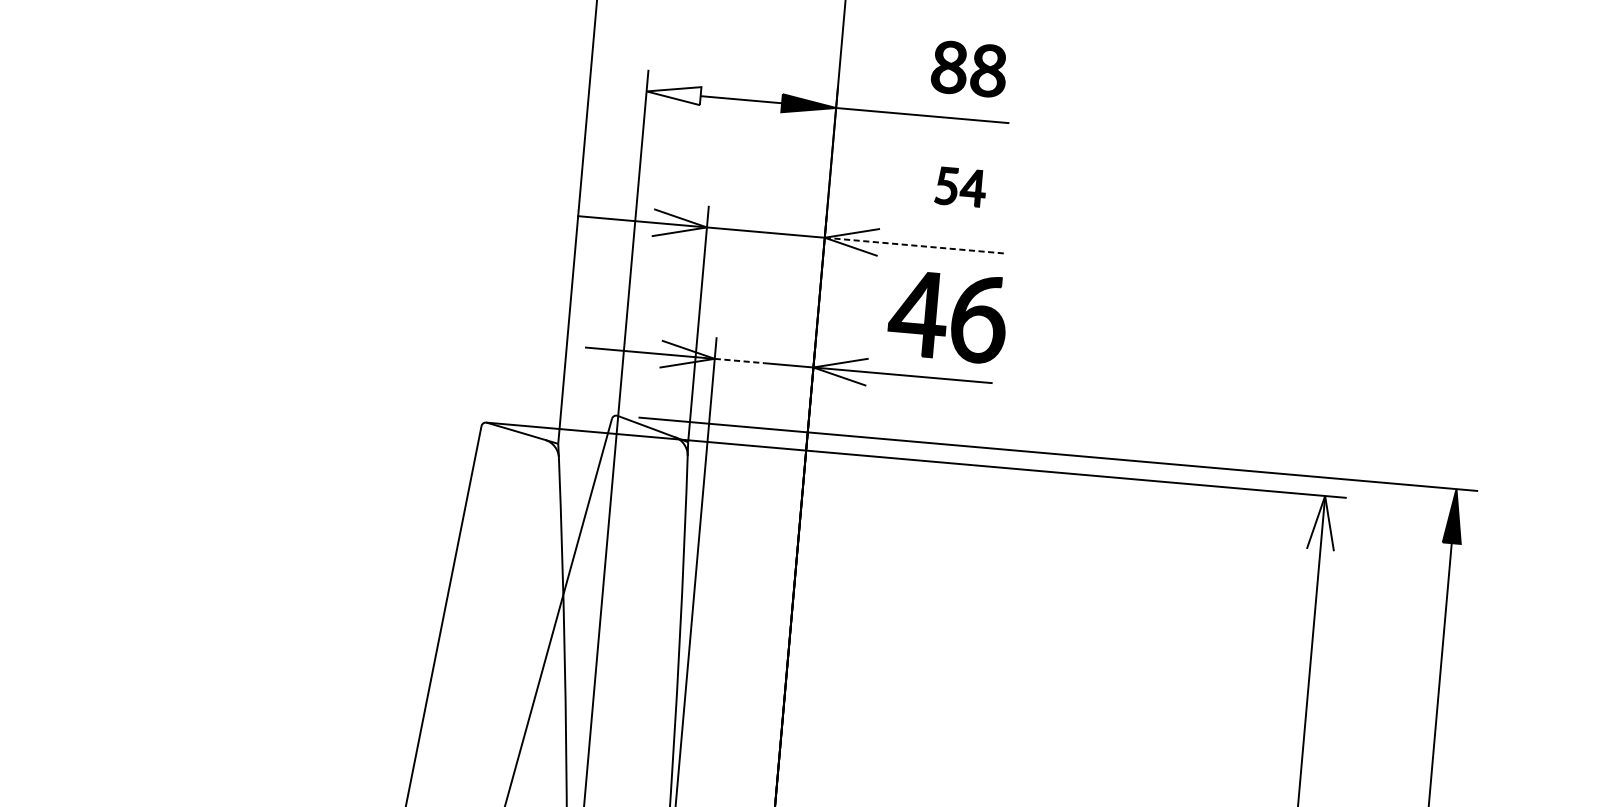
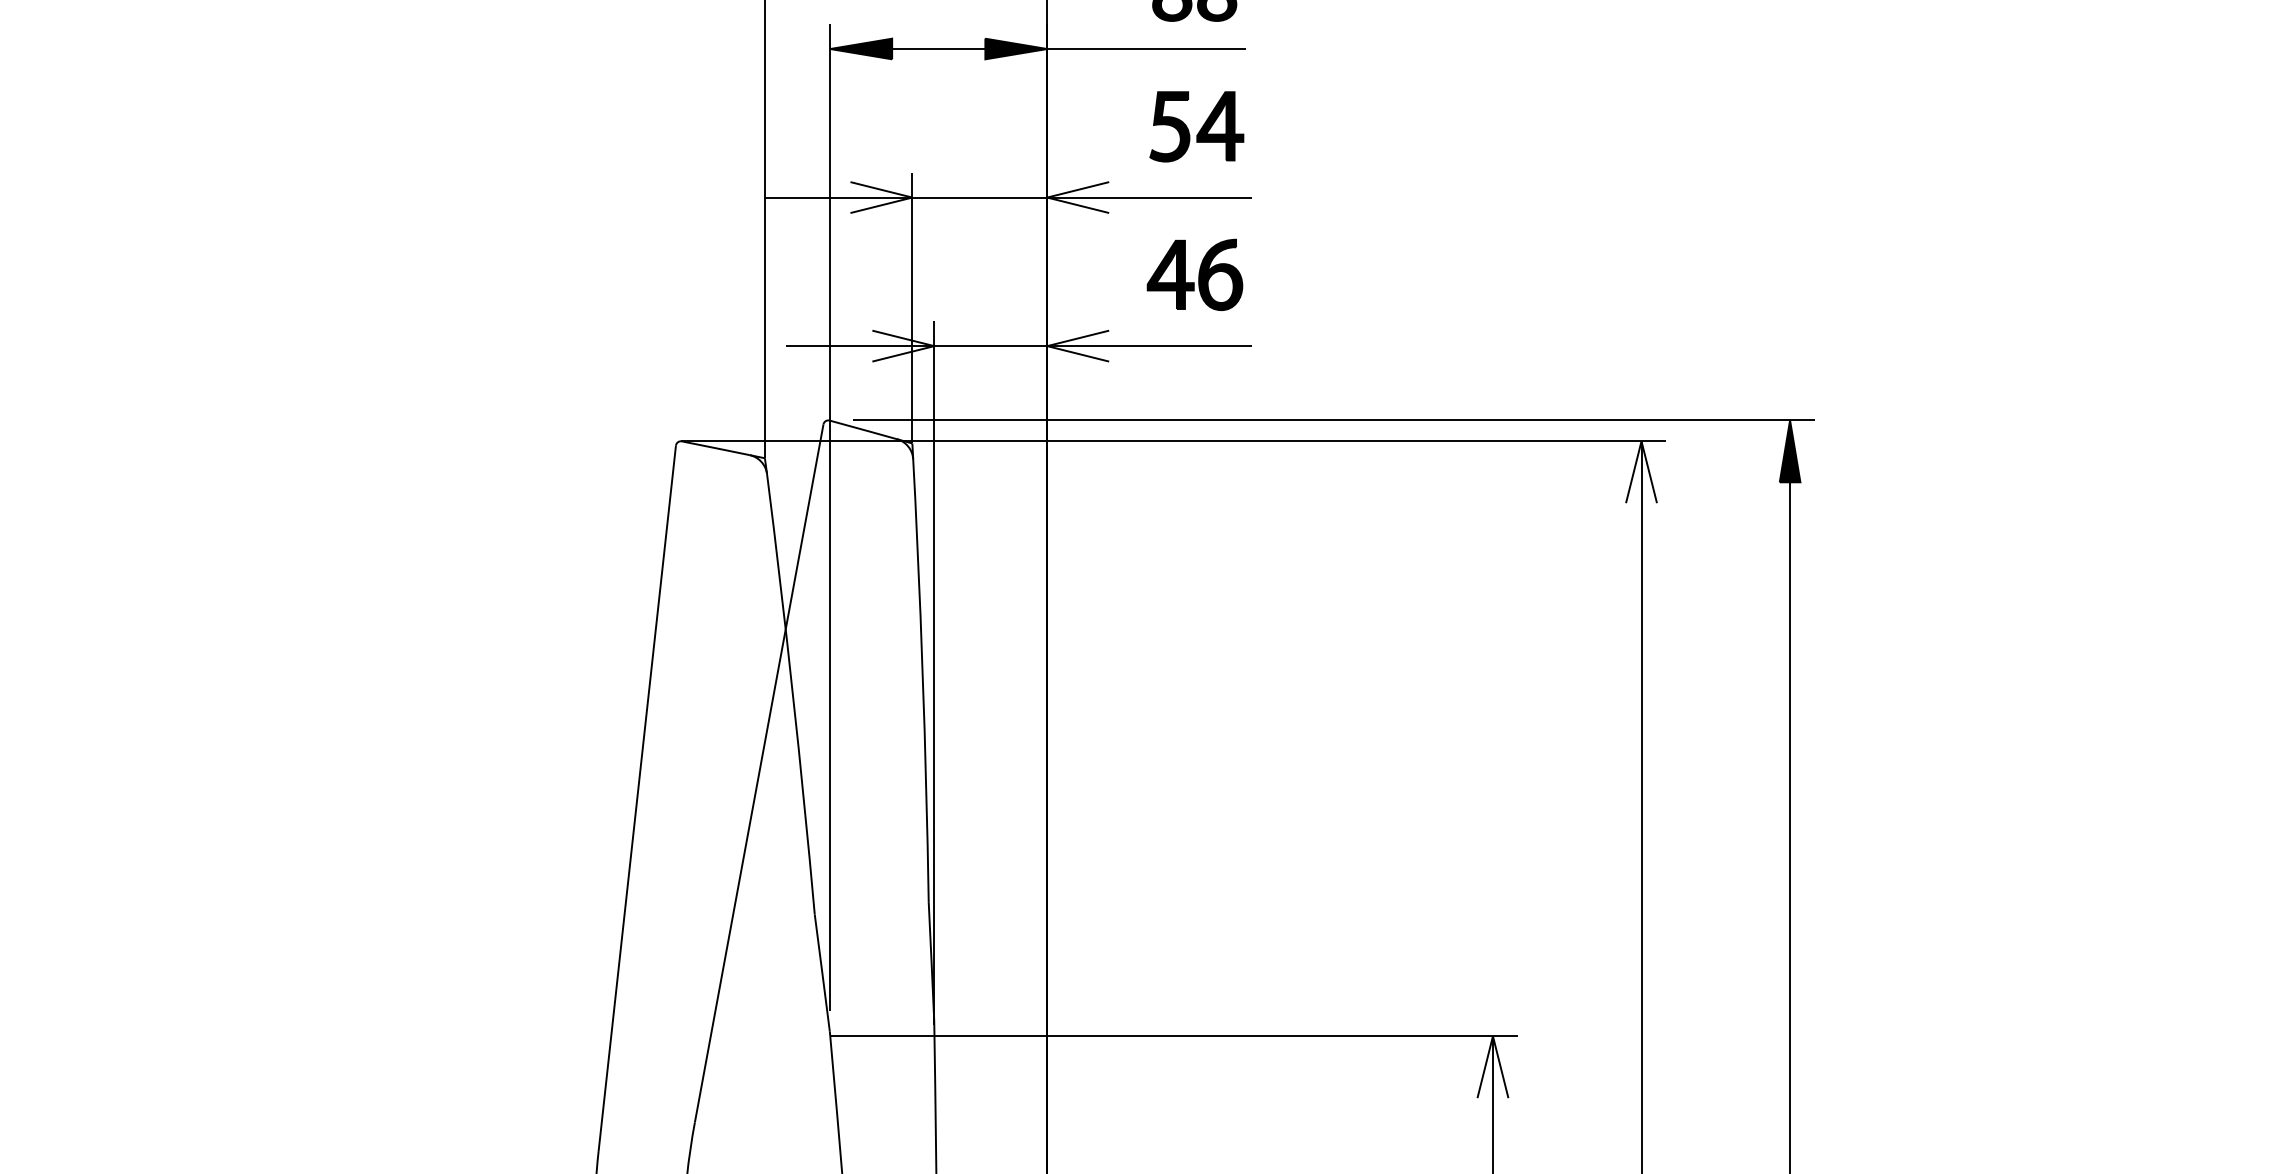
fill: (673, 93) -> (861, 48), added
part: (960, 187) -> (1196, 126), size x1.67
line: (914, 245) -> (1149, 197), dashed -> solid
part: (947, 316) -> (1194, 274), size x0.71
line: (740, 361) -> (963, 346), dashed -> solid

